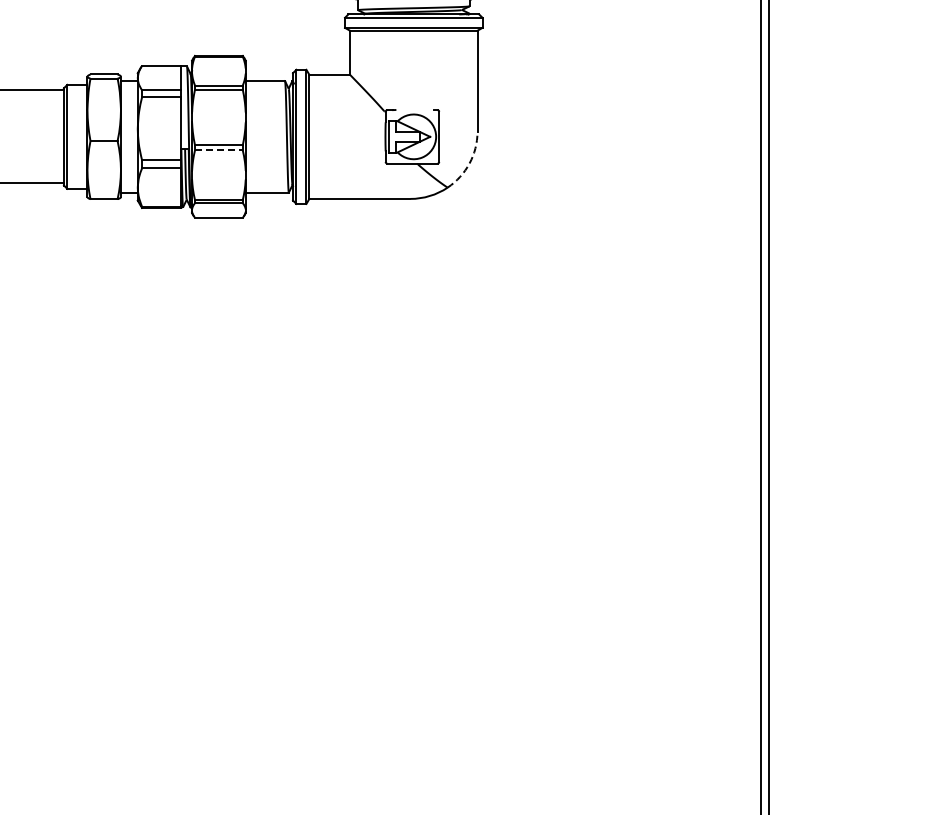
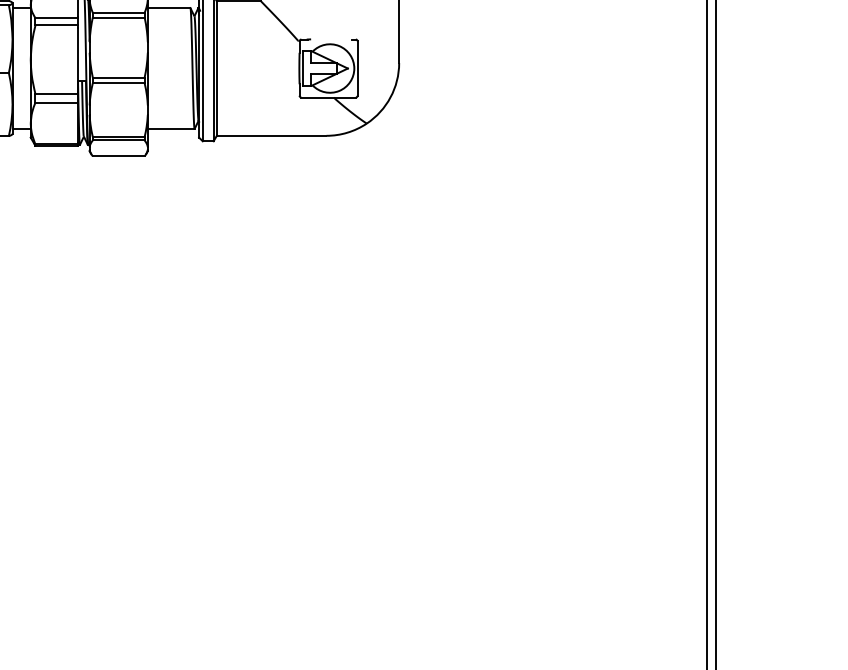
line: (218, 150) -> (118, 83), dashed -> solid
arc: (469, 163) -> (390, 97), dashed -> solid

